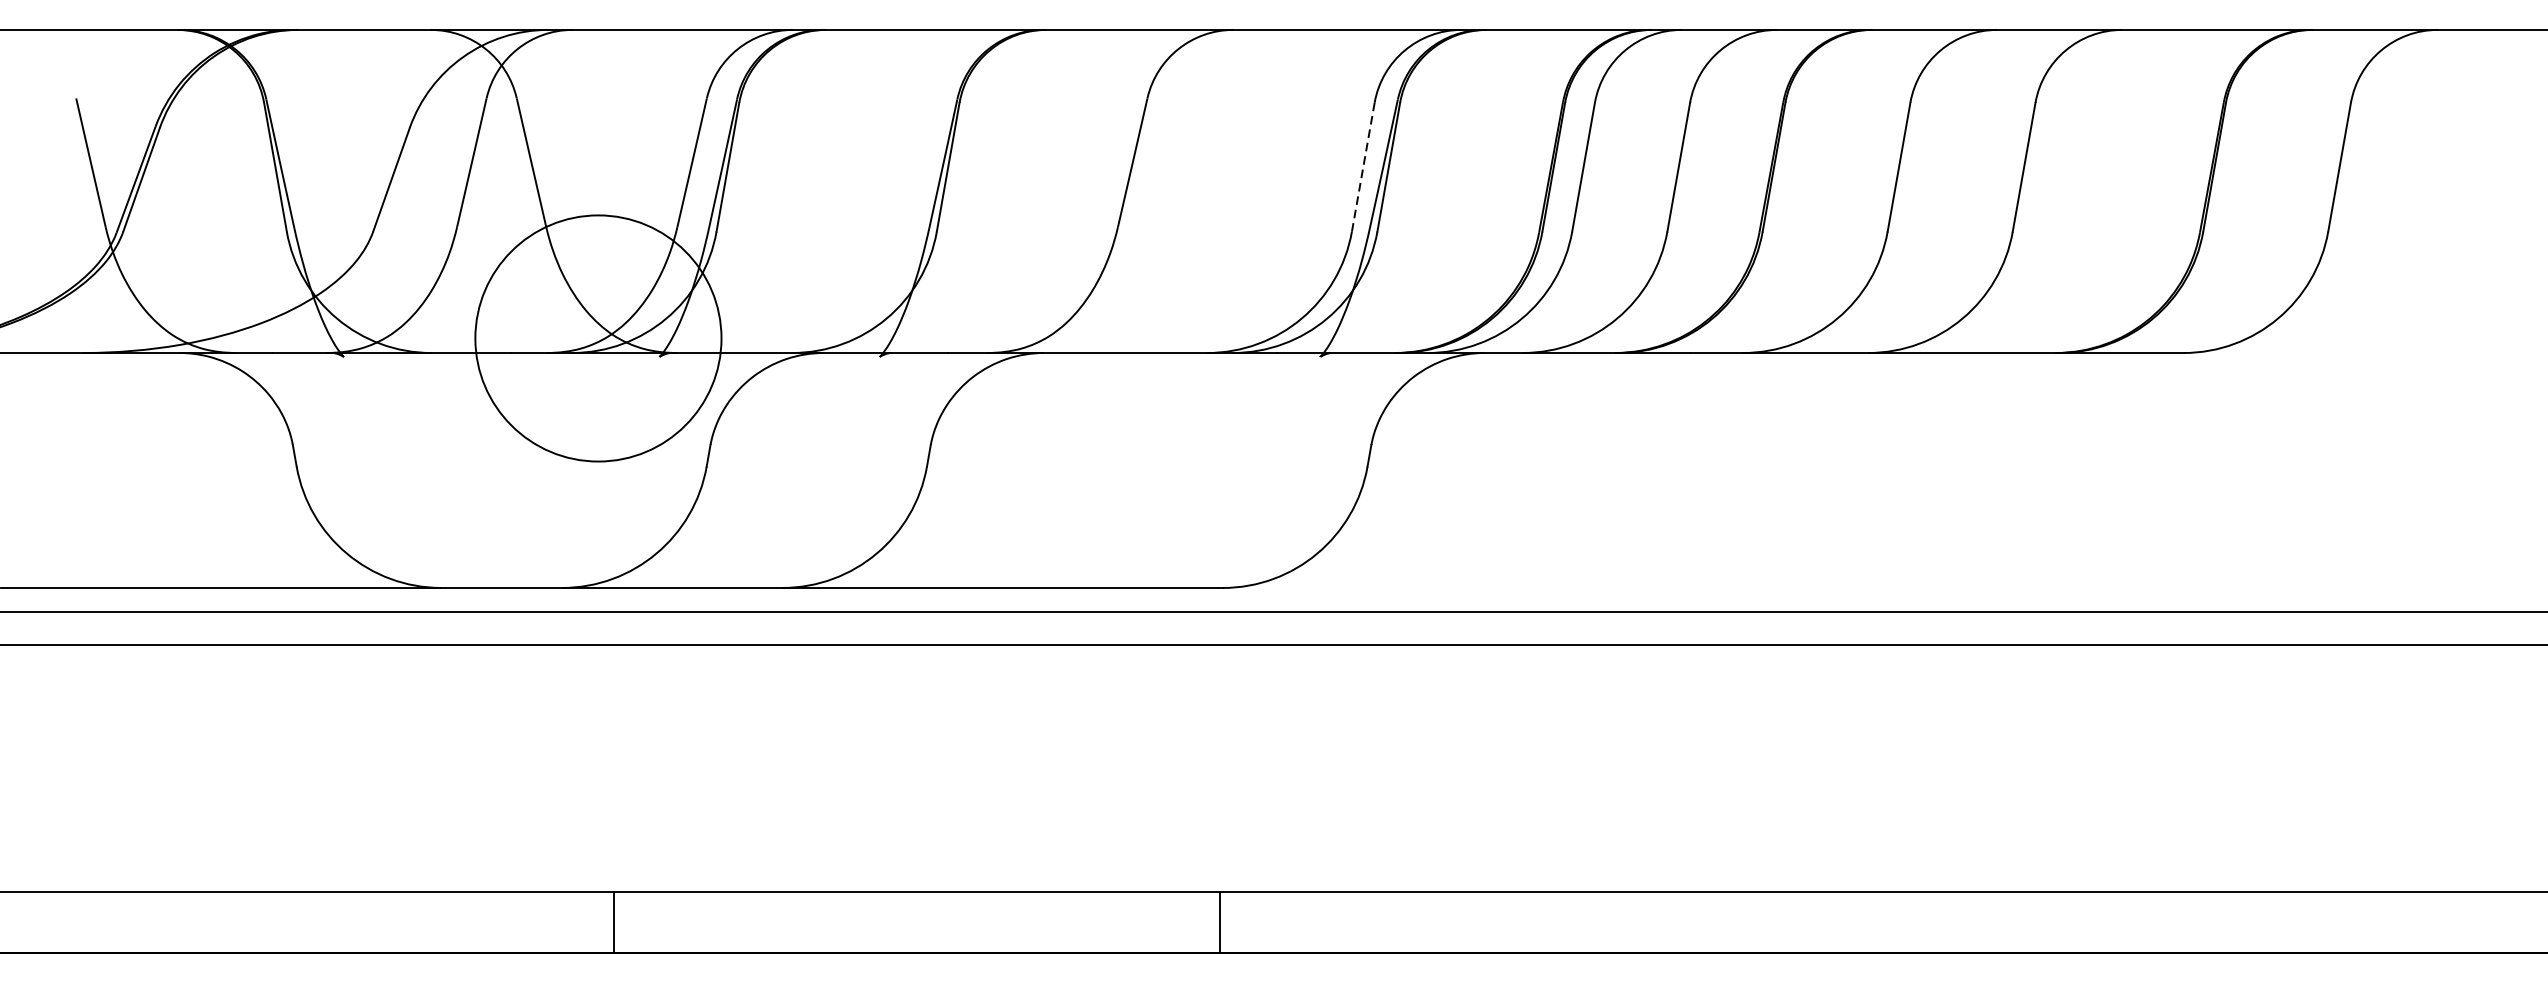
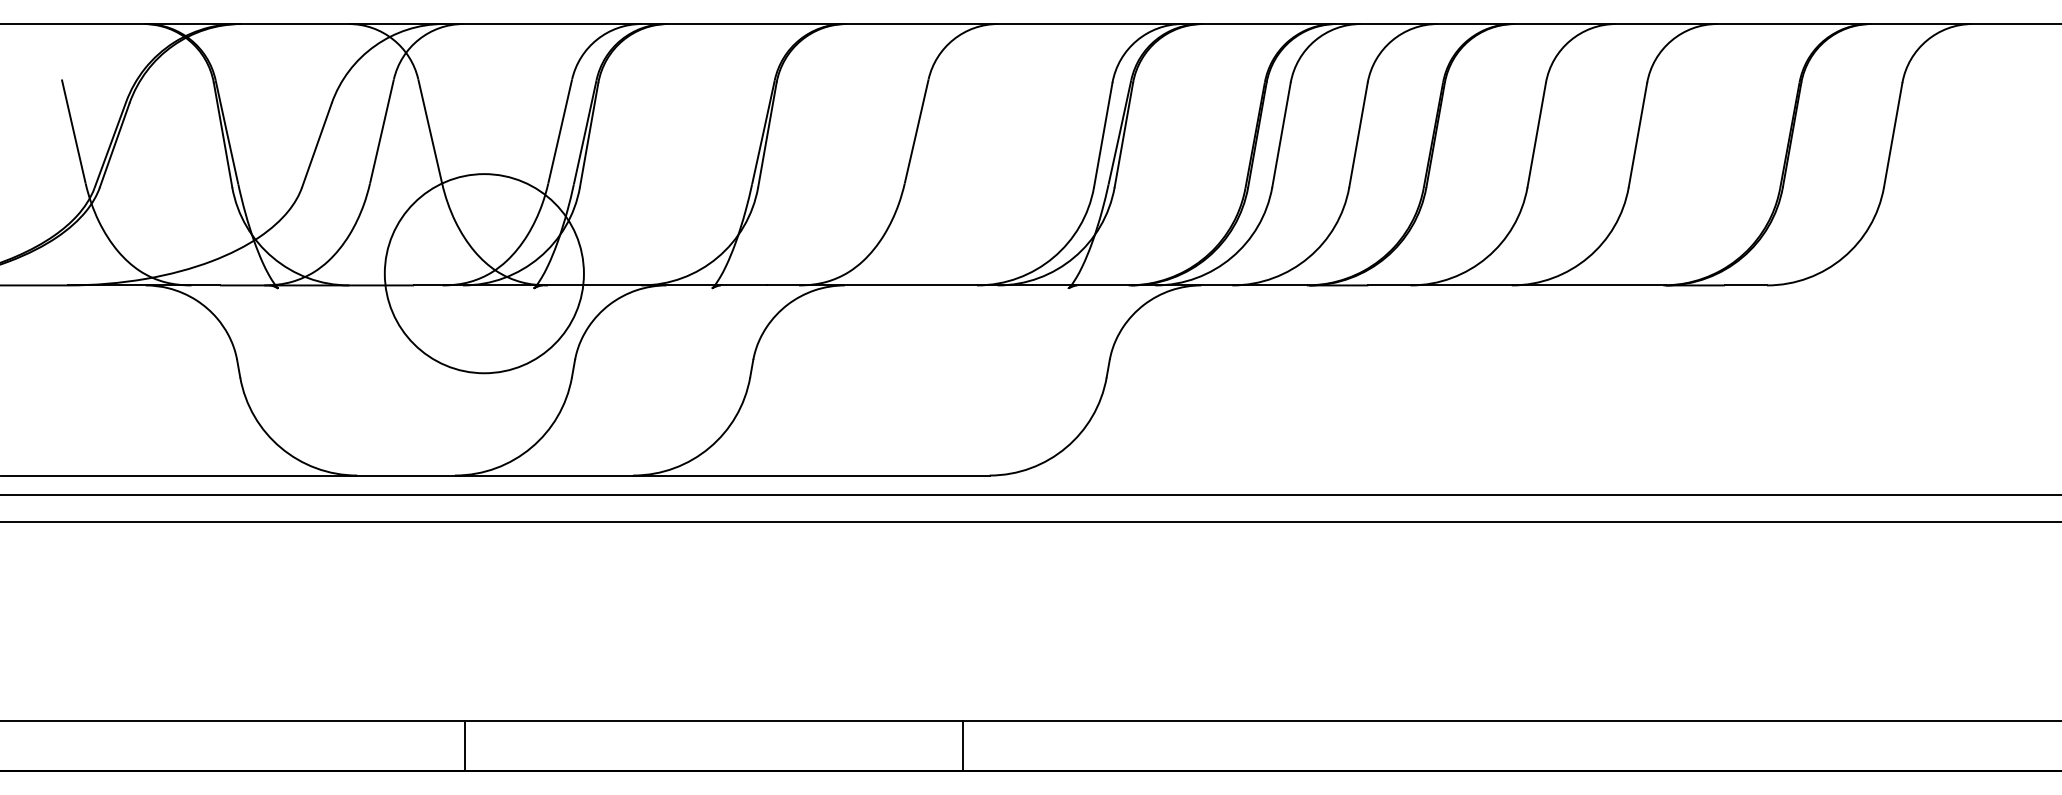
line: (1363, 167) -> (1103, 135), dashed -> solid
line: (613, 921) -> (464, 745), moved
line: (1220, 921) -> (962, 745), moved

